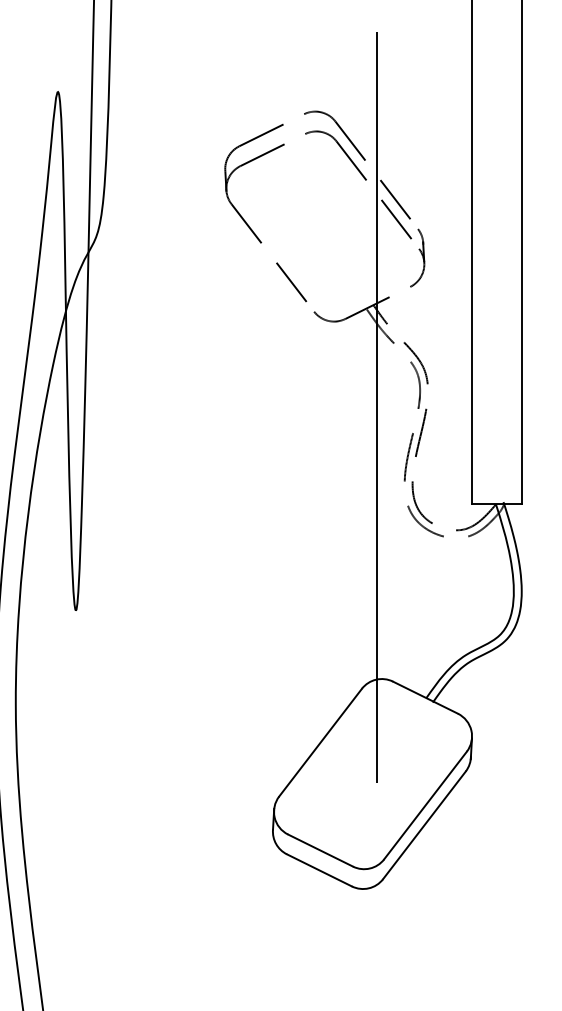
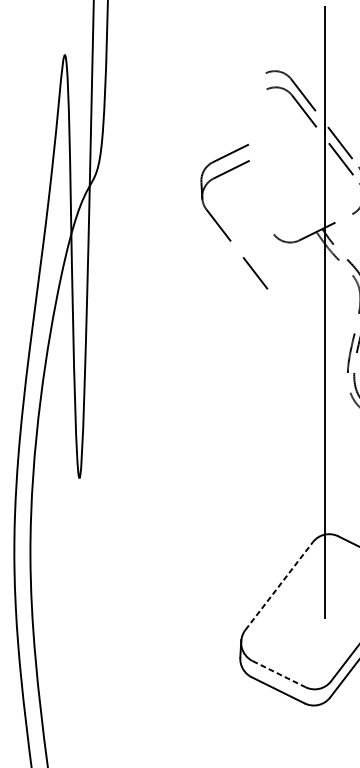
part: (249, 225) -> (221, 226), moved
line: (320, 742) -> (279, 585), solid -> dashed
line: (320, 850) -> (279, 674), solid -> dashed

